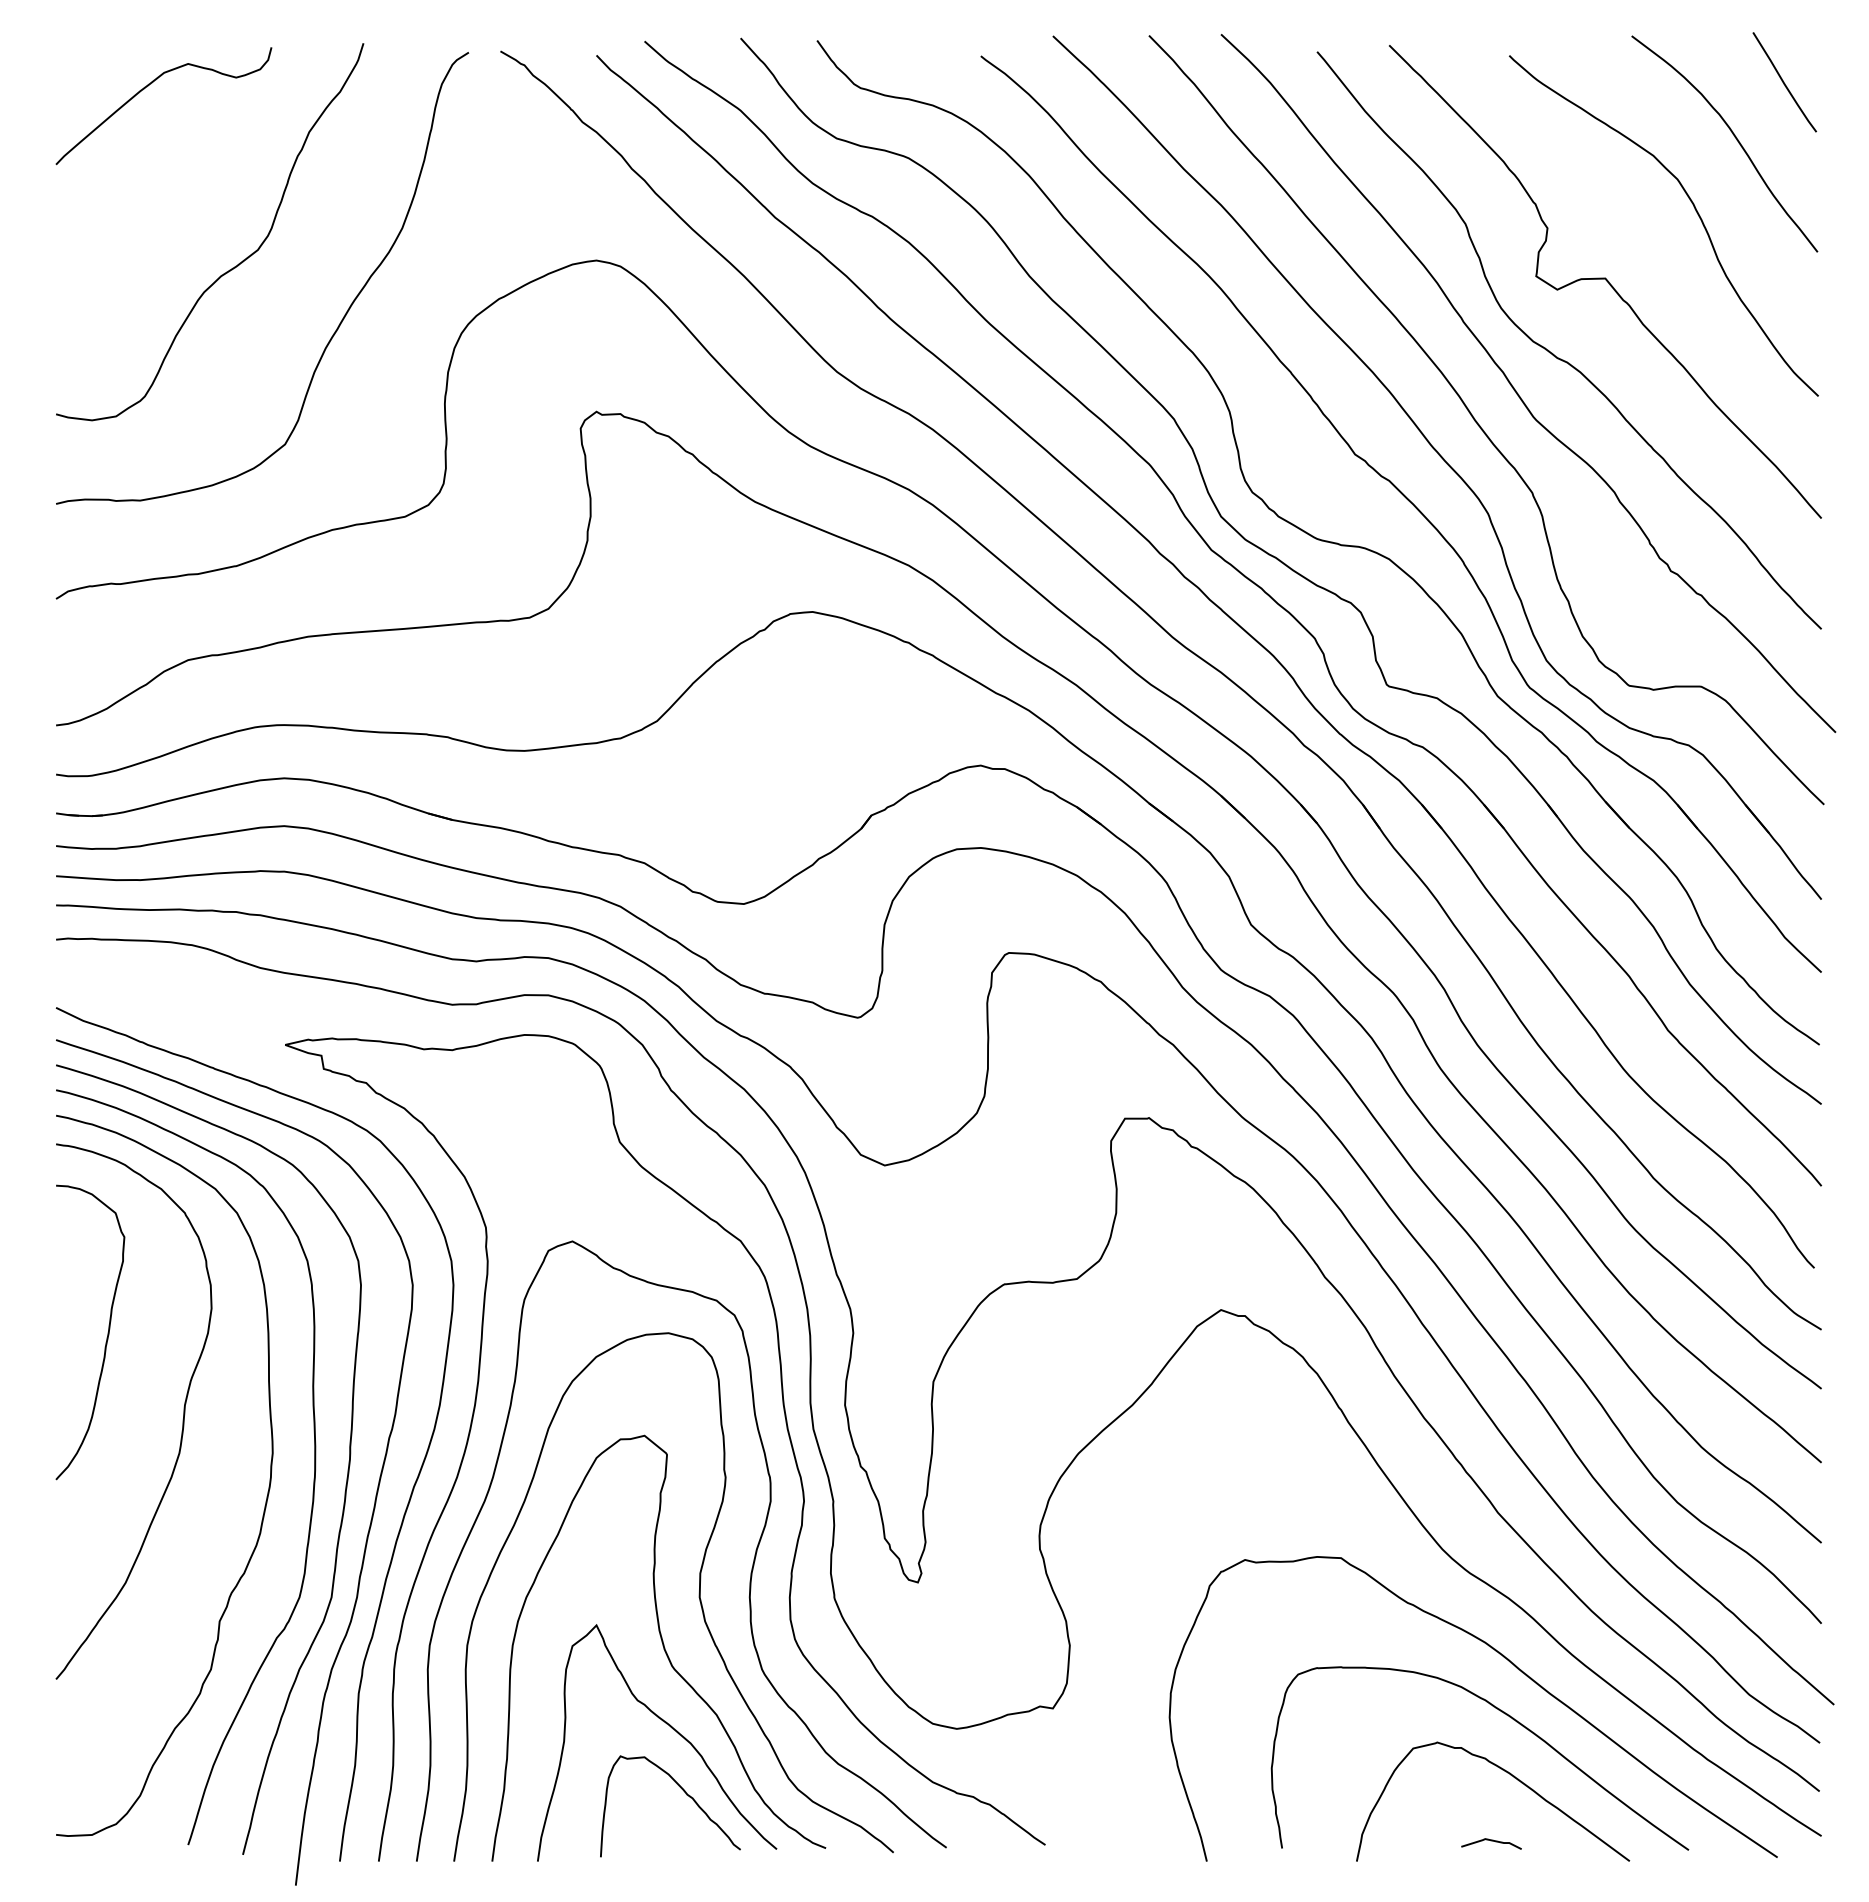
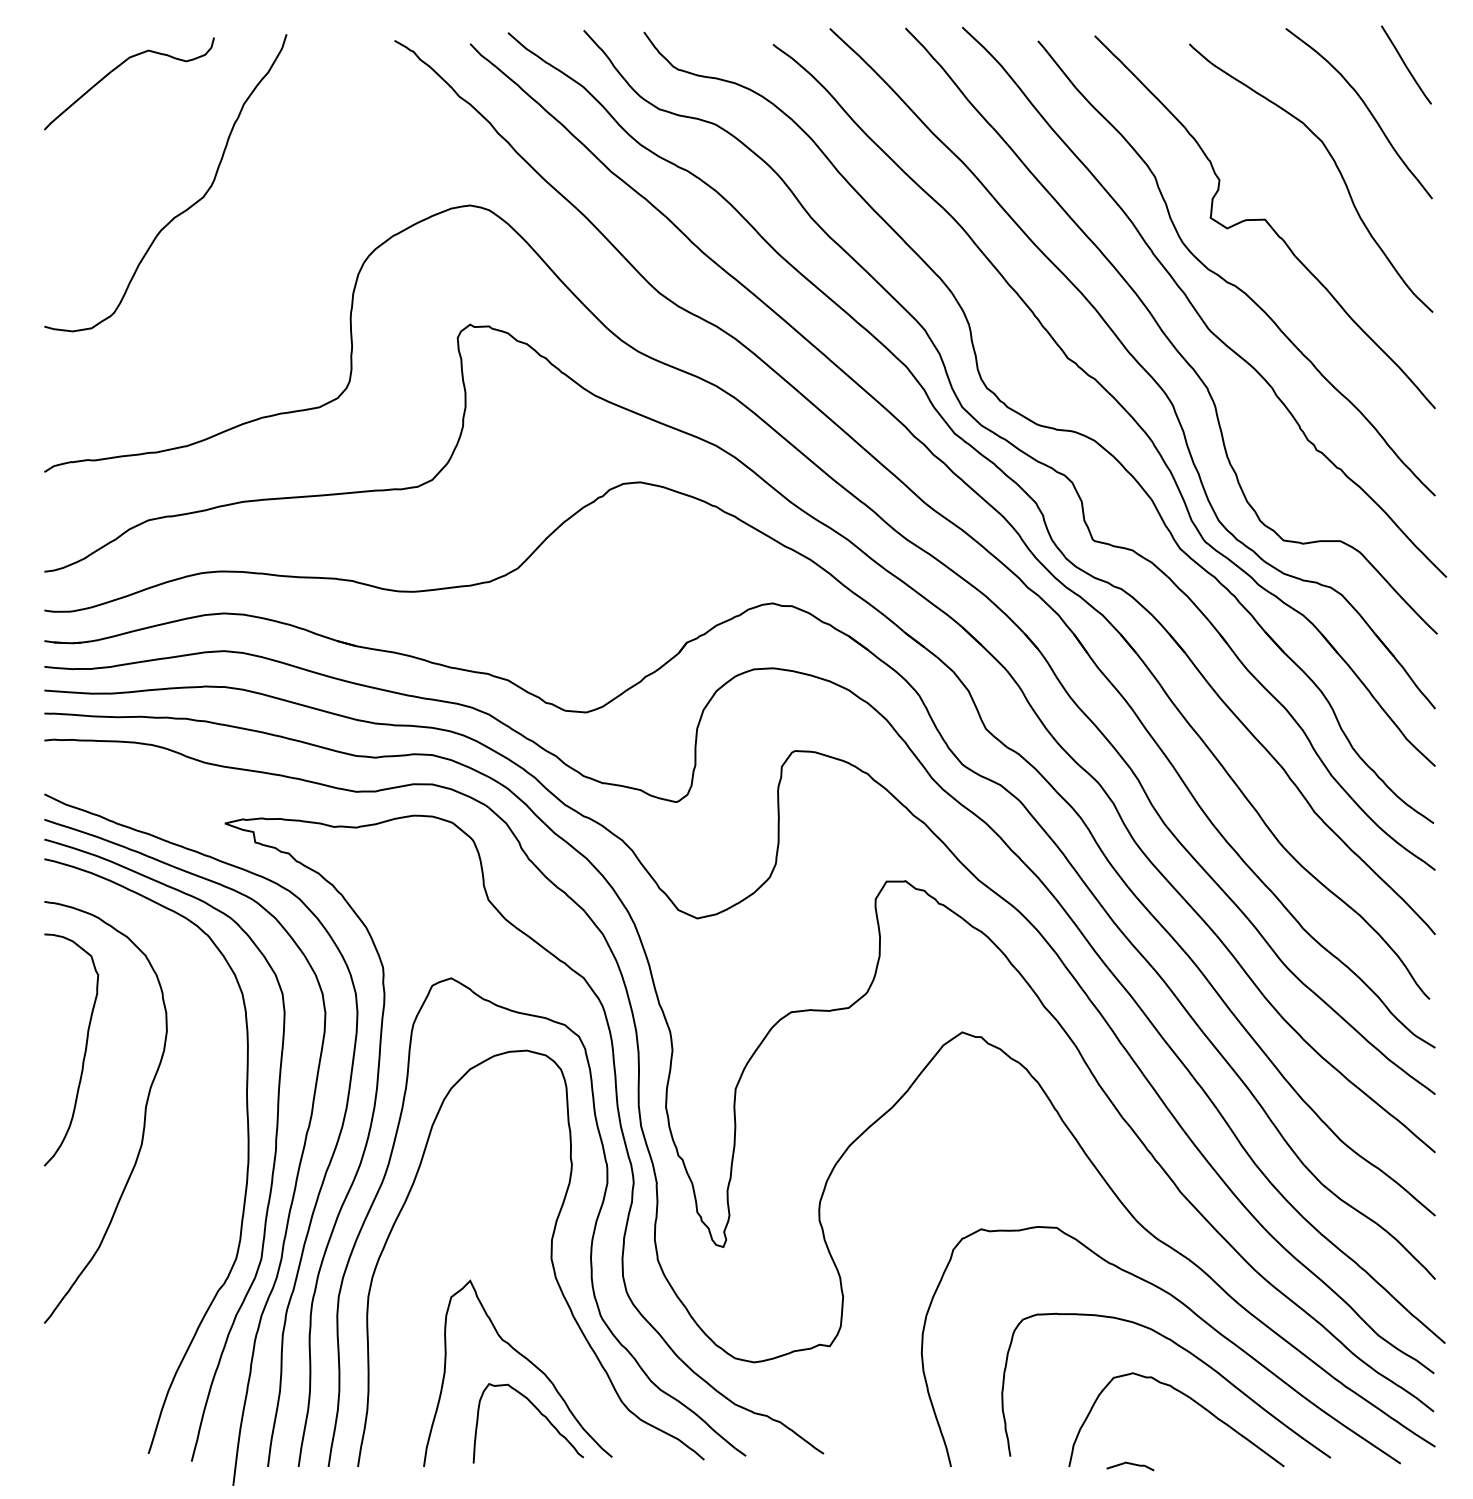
curve: (341, 319) -> (269, 251), removed
curve: (266, 1496) -> (210, 1179), removed
curve: (662, 1646) -> (522, 1297), removed
curve: (1491, 1841) -> (1130, 1464), moved

